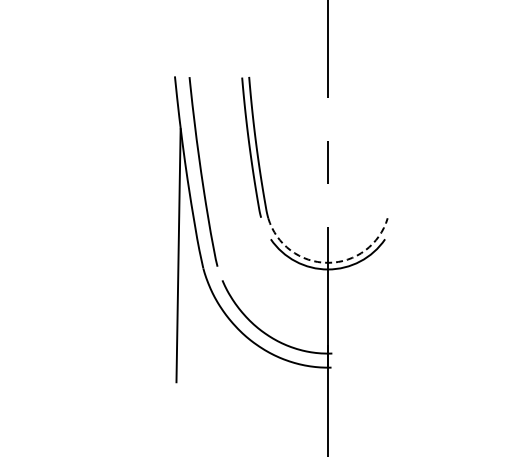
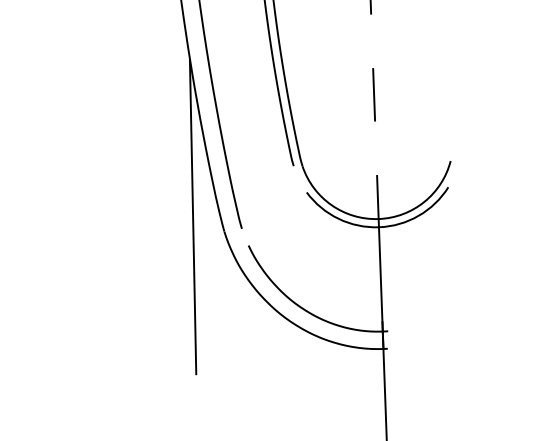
arc: (327, 262) -> (378, 218), dashed -> solid

